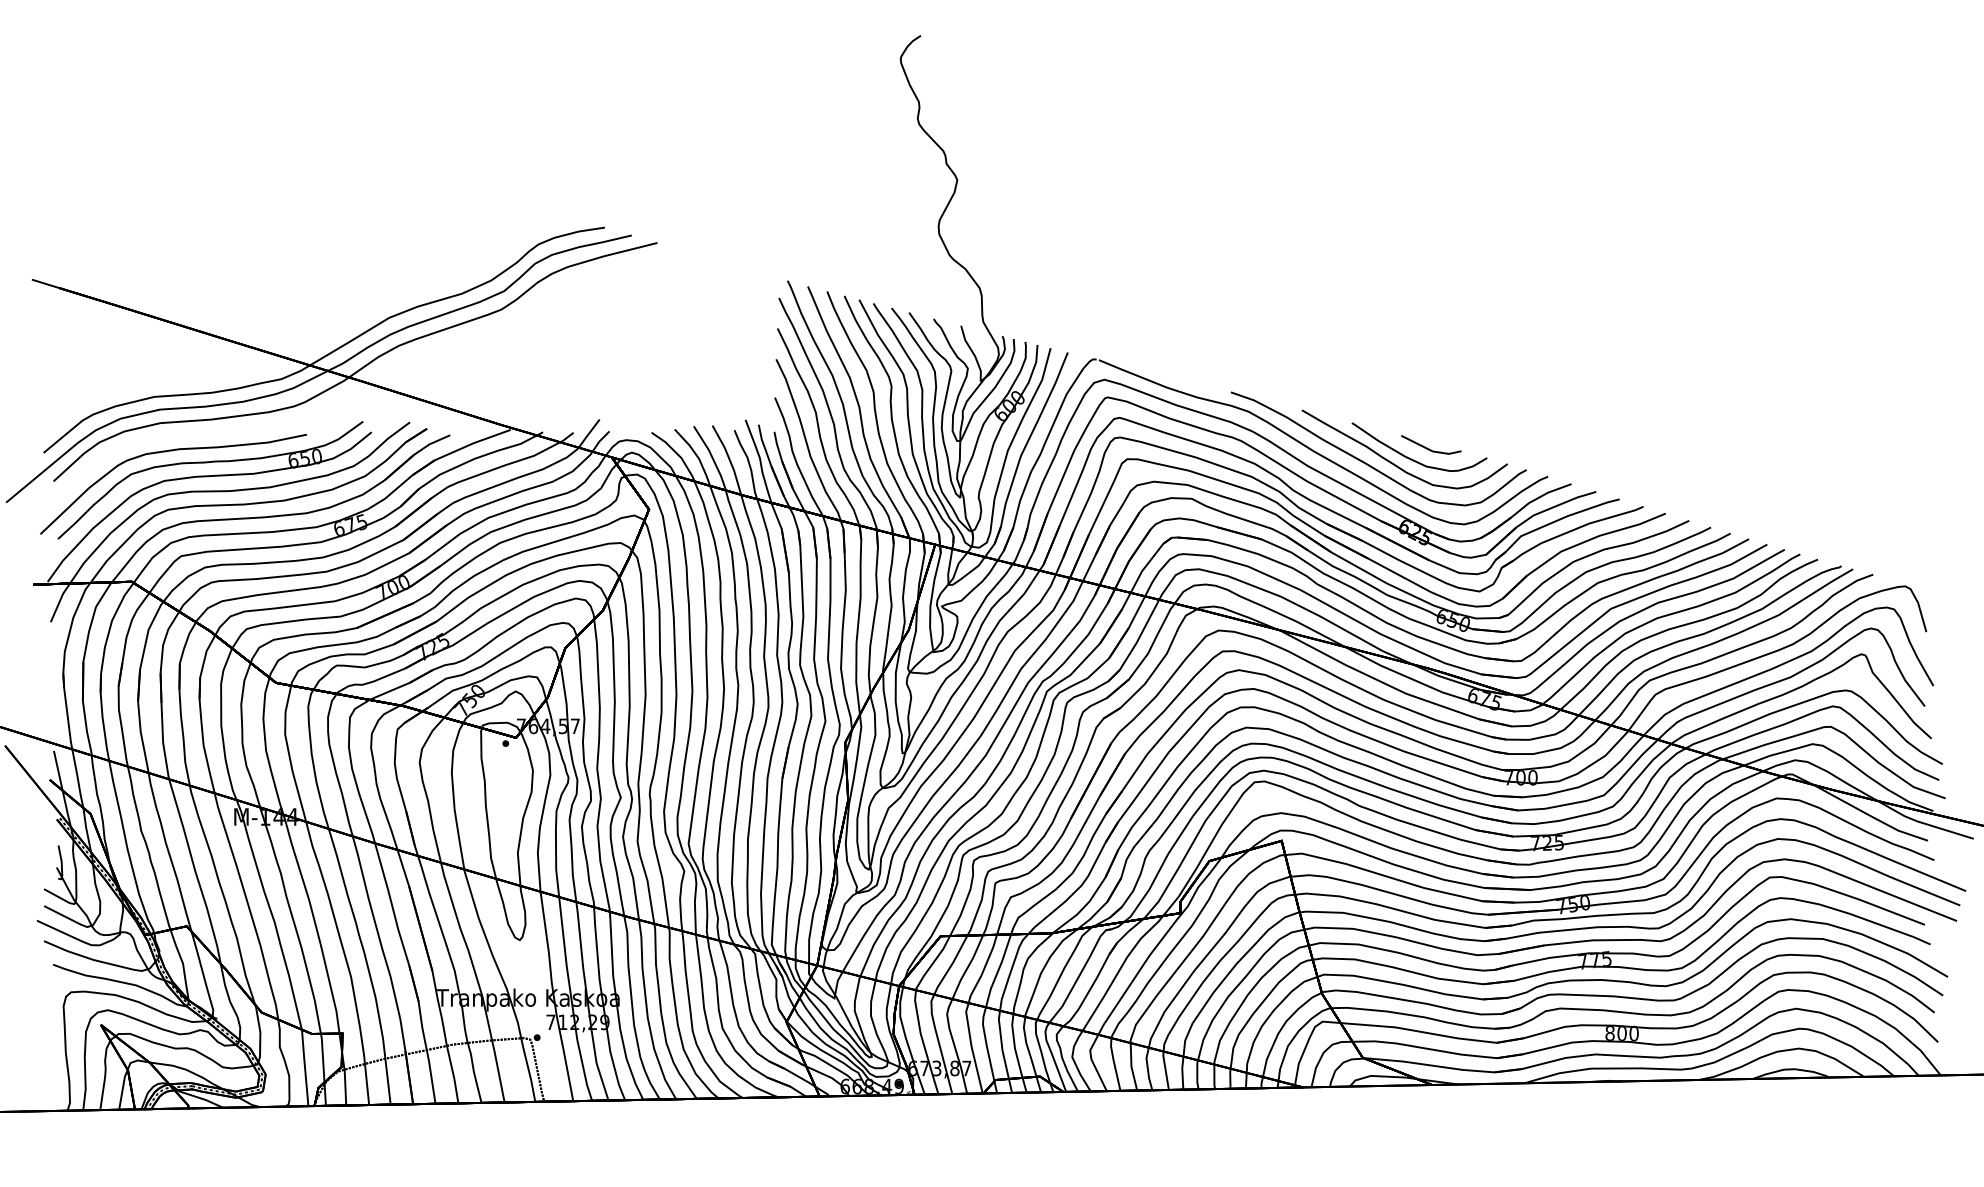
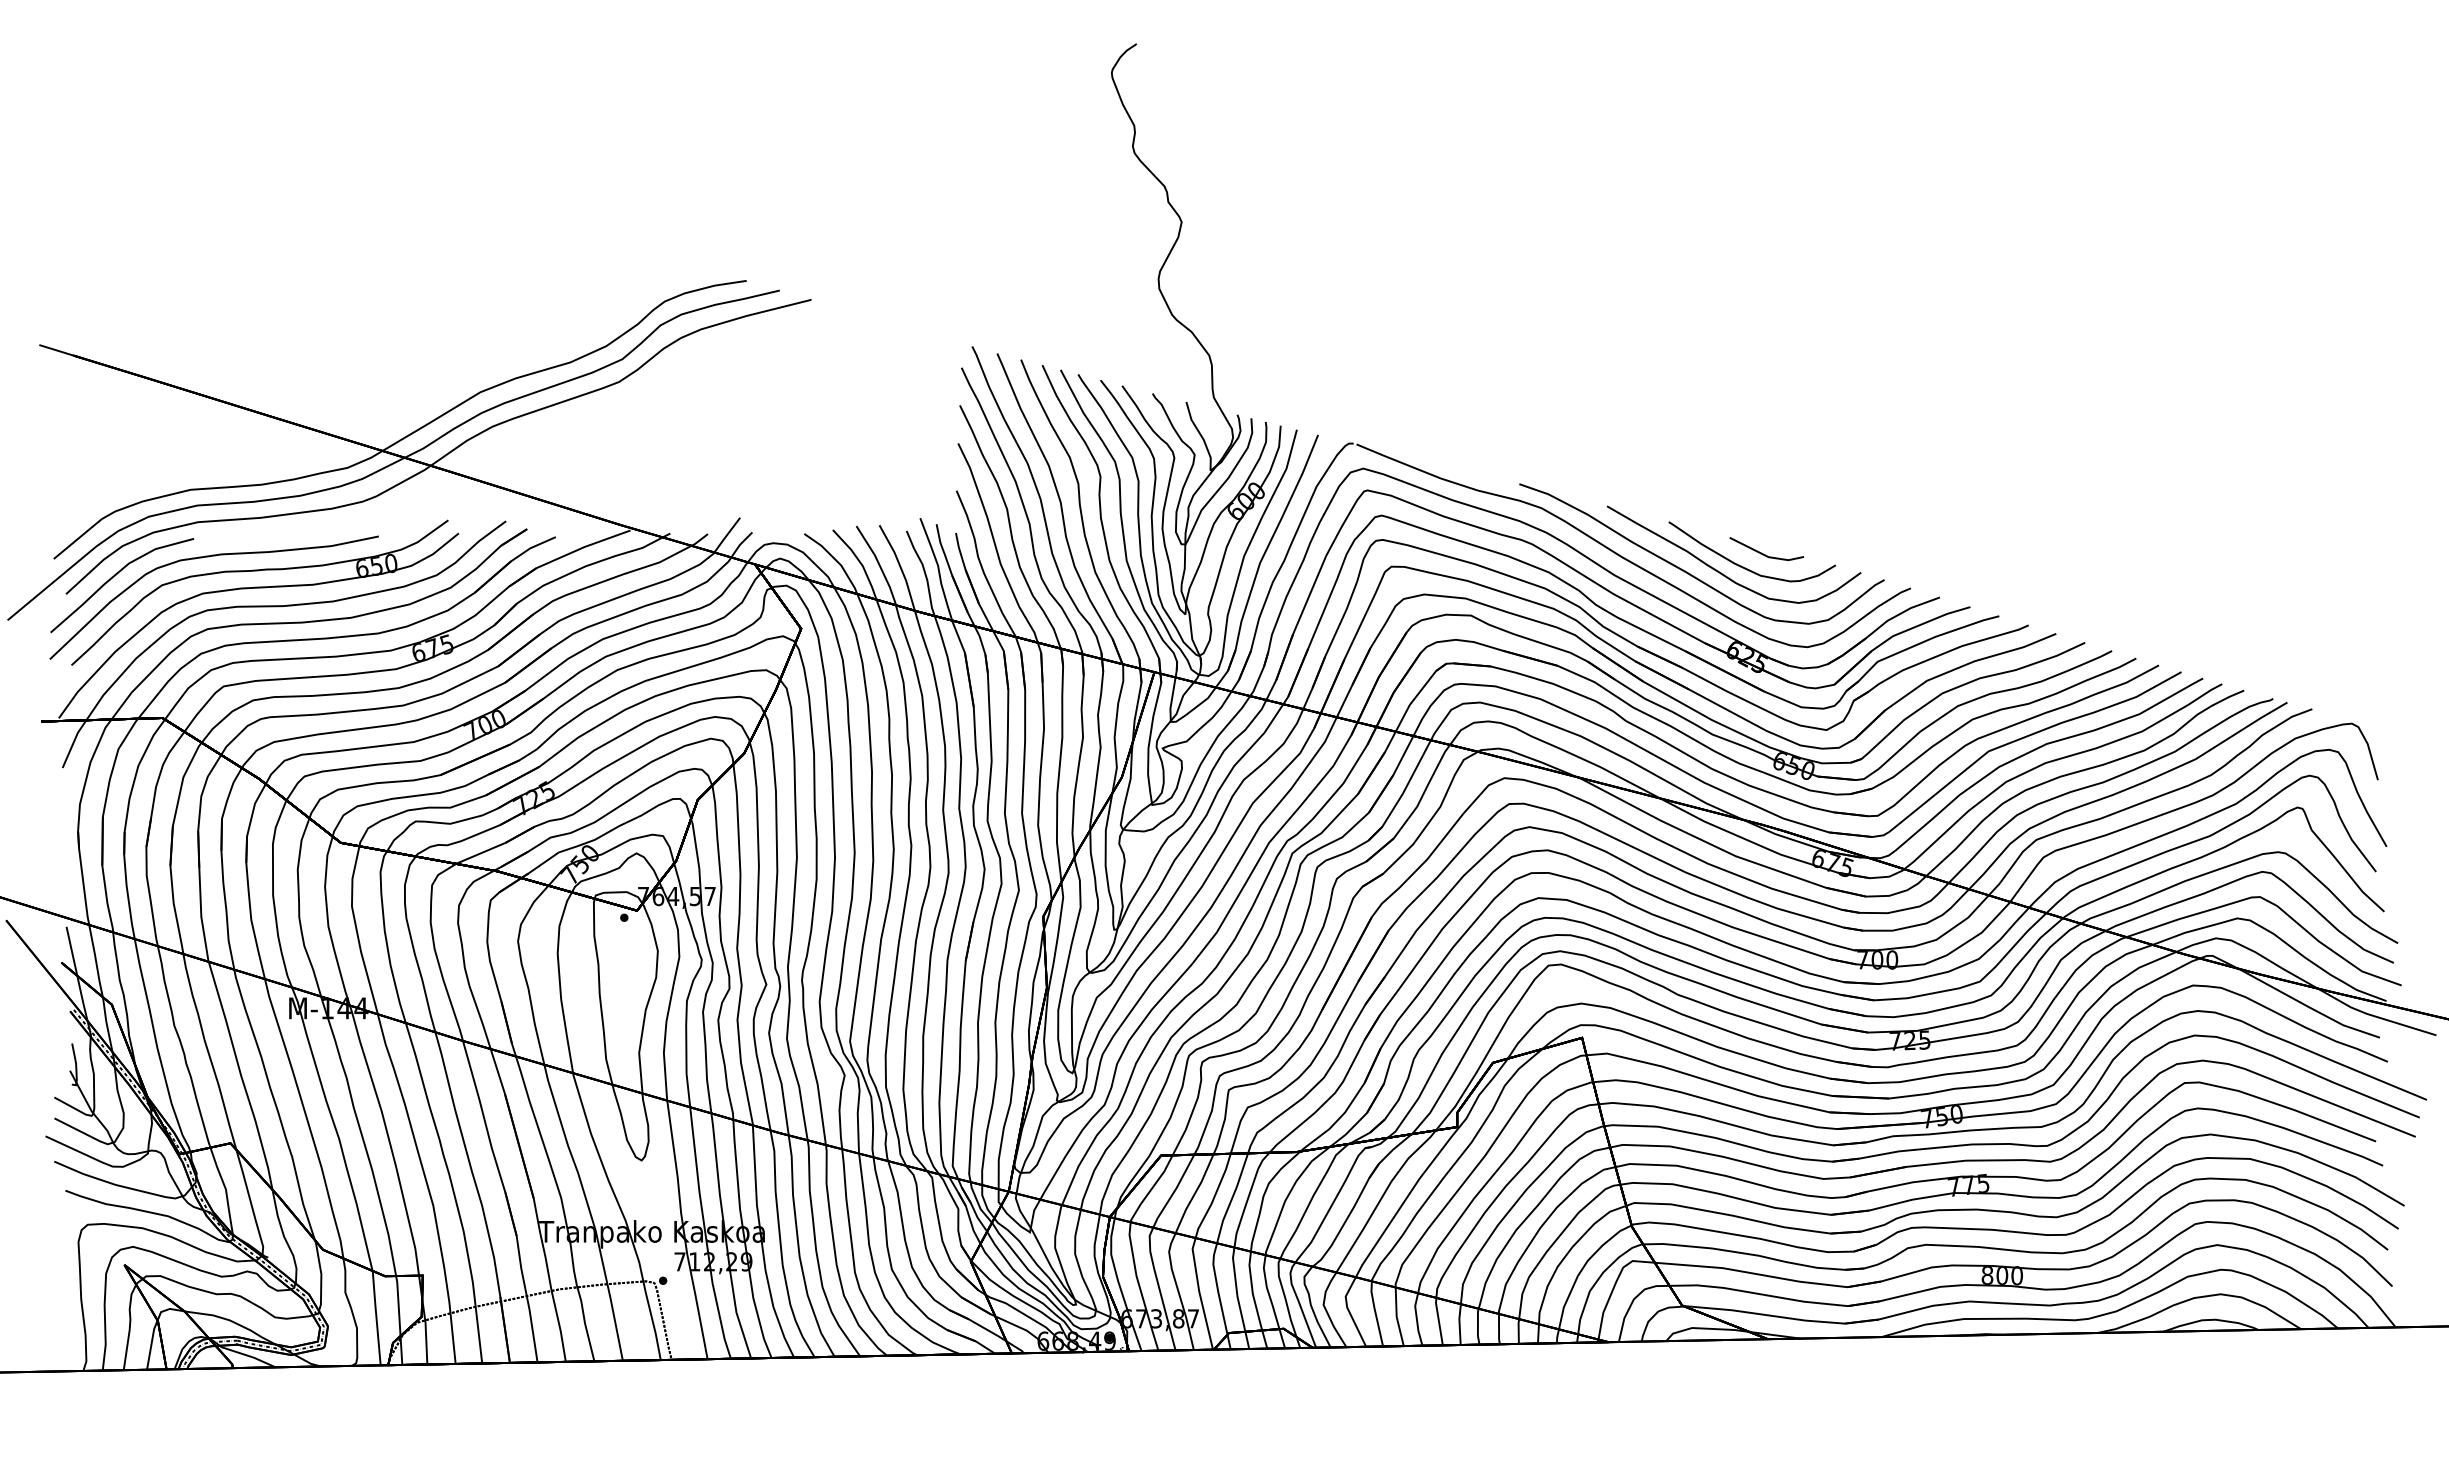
curve: (93, 467) -> (115, 576), added

